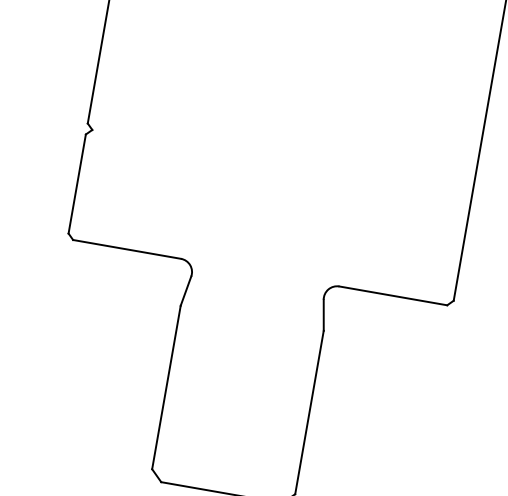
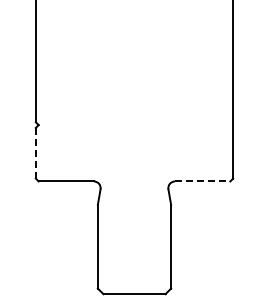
line: (76, 182) -> (35, 152), solid -> dashed
line: (392, 295) -> (202, 181), solid -> dashed

